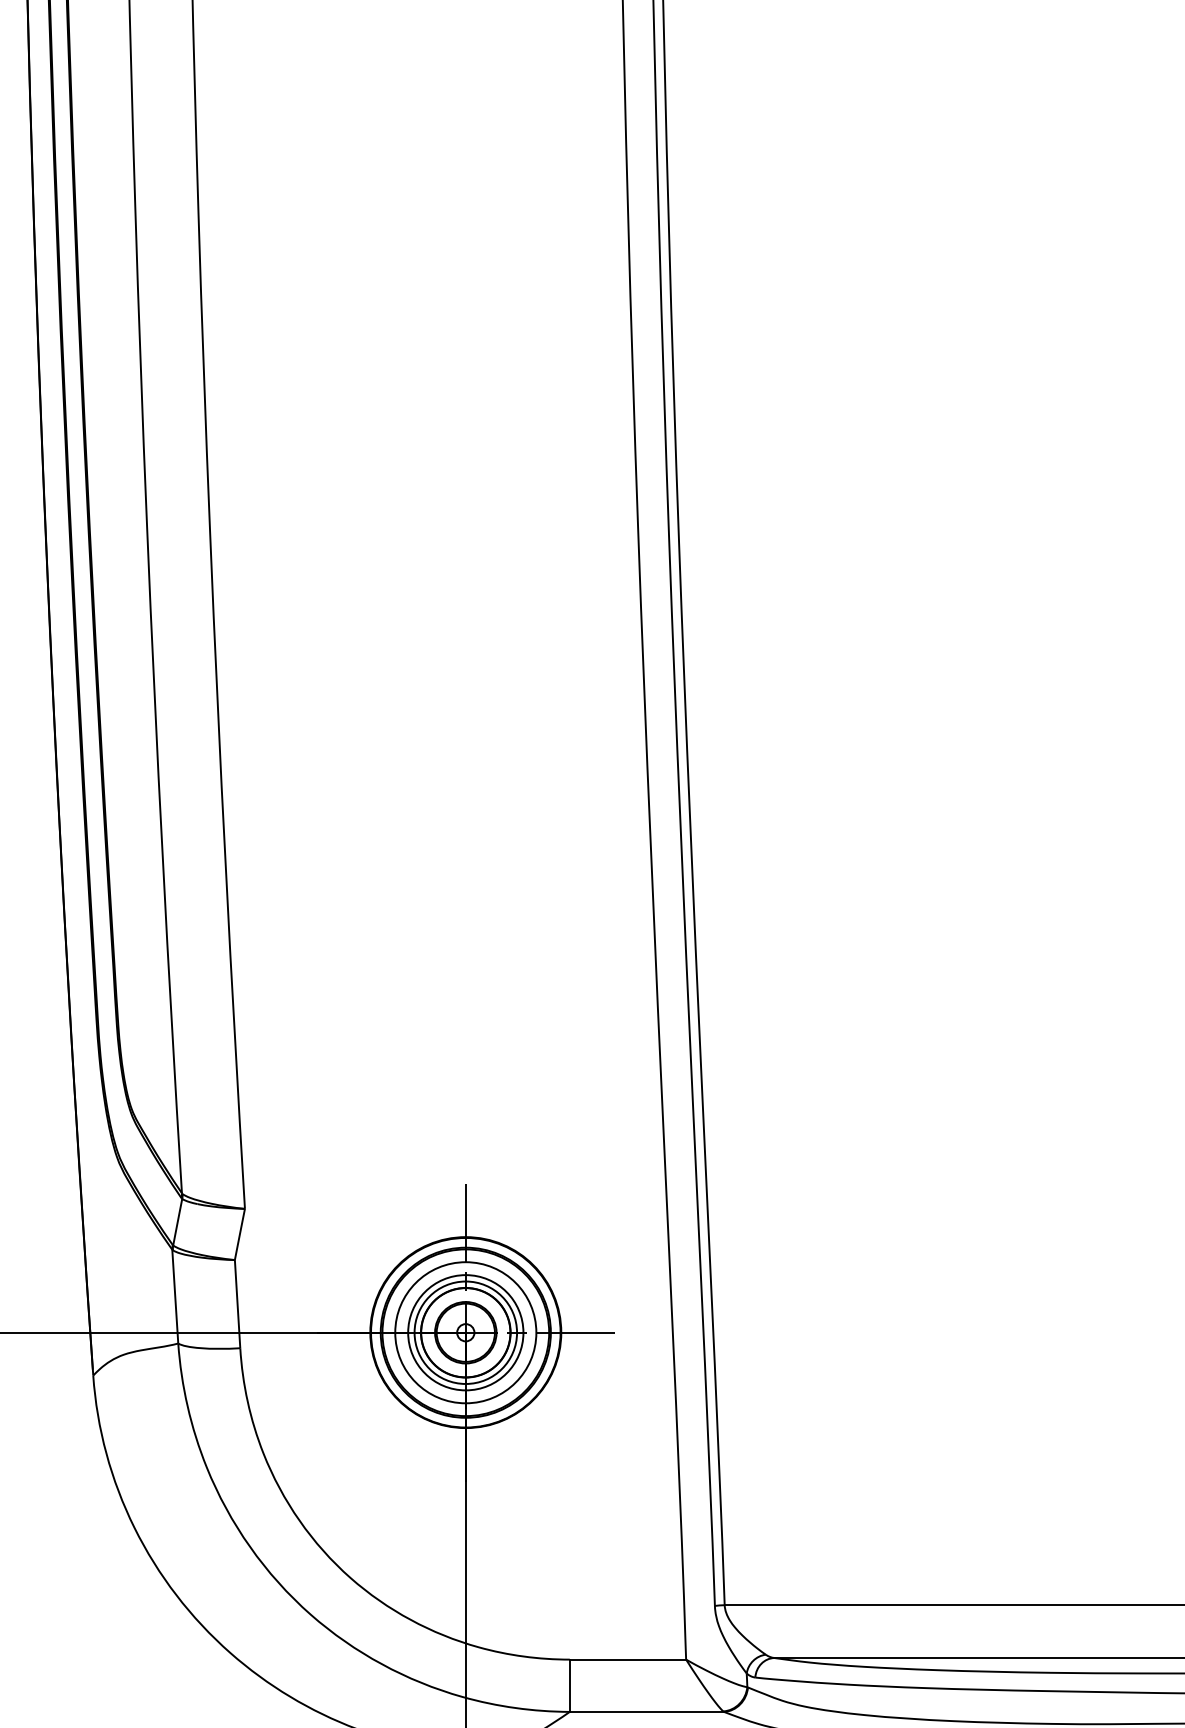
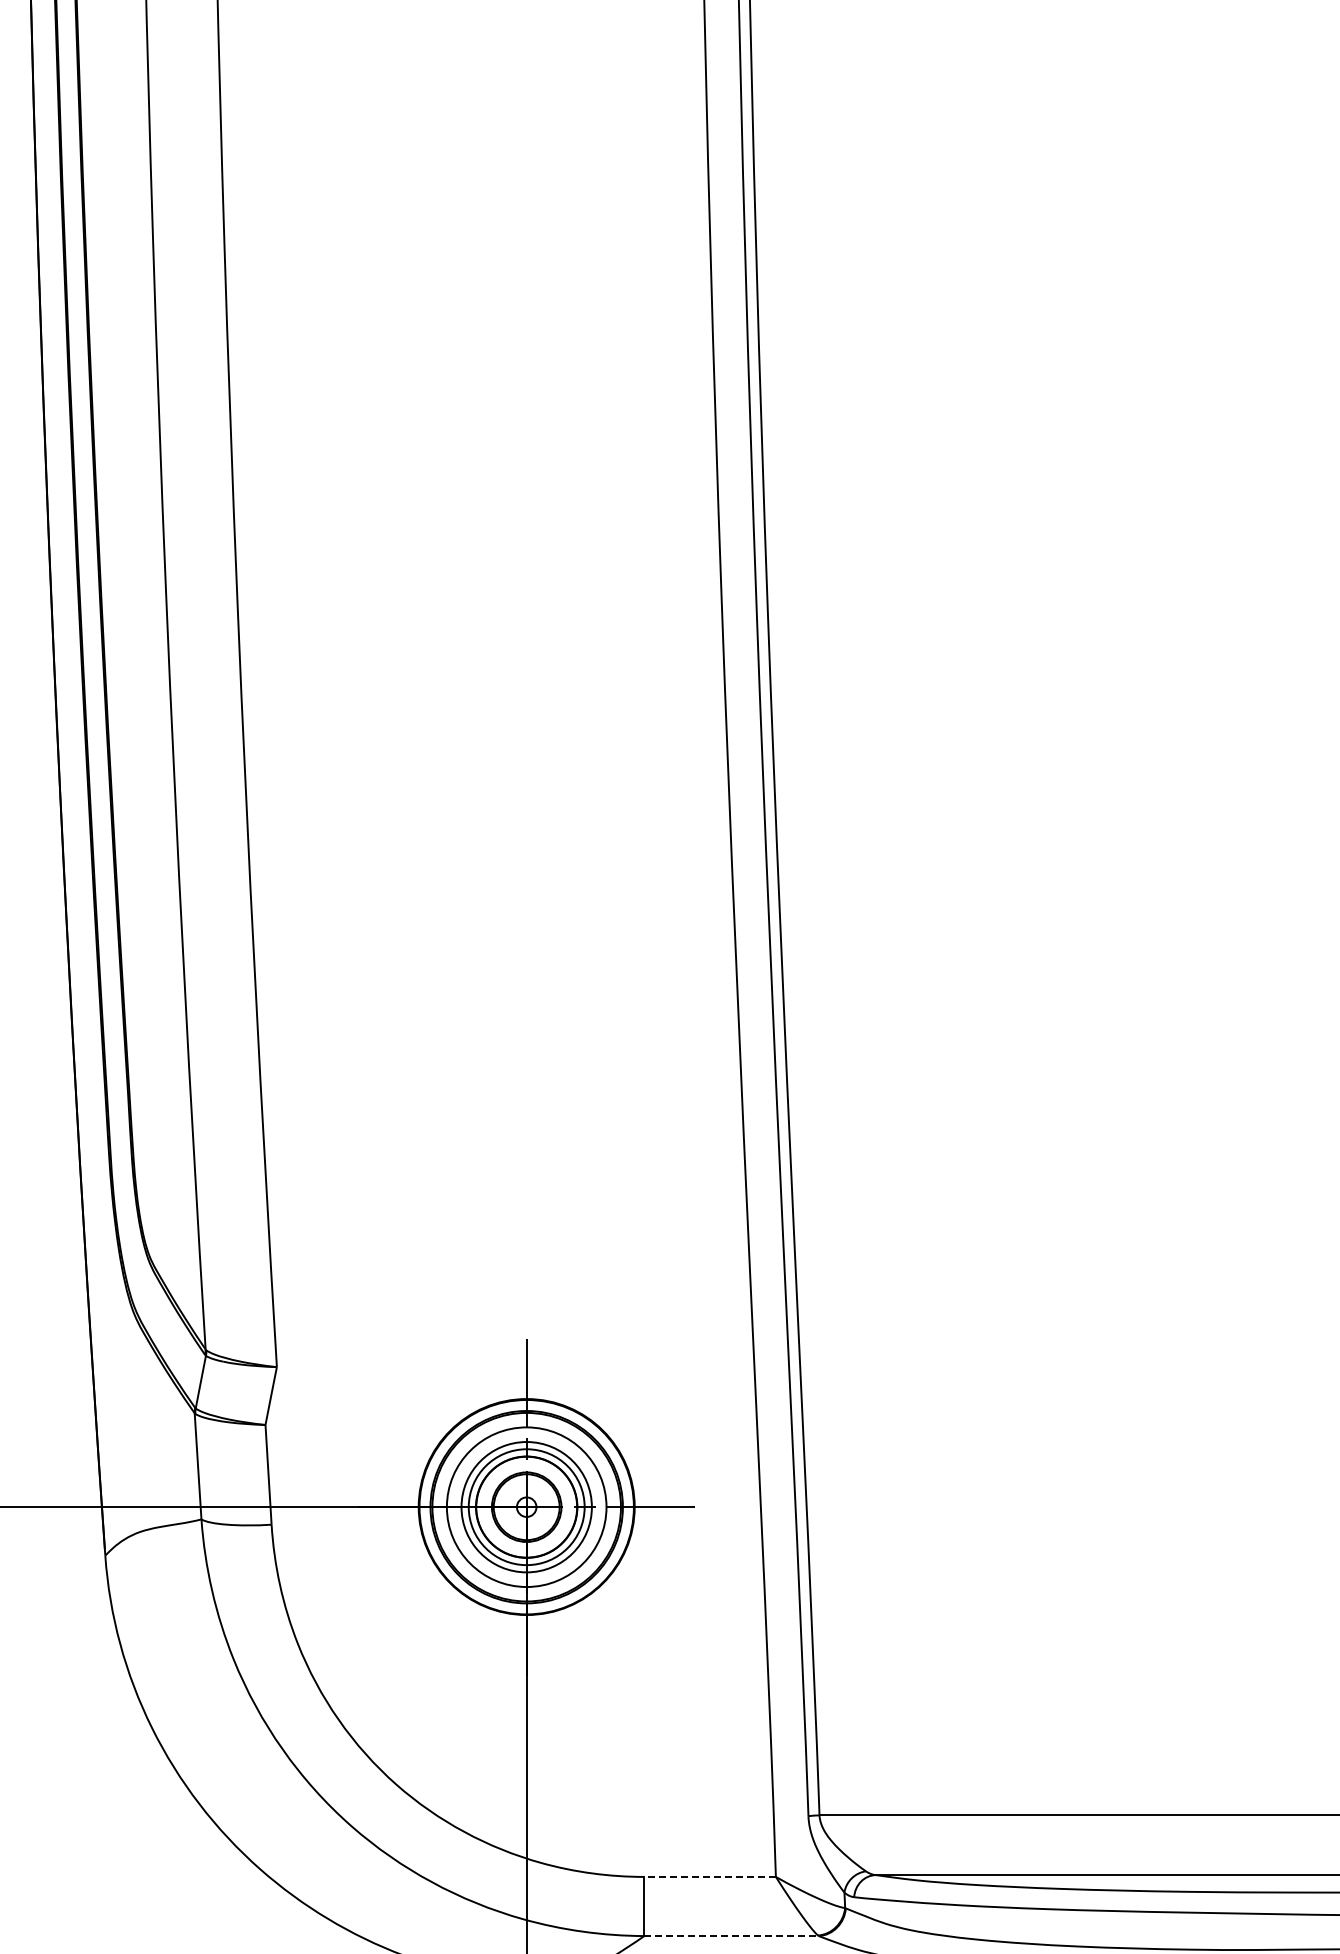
line: (628, 1659) -> (710, 1876), solid -> dashed
line: (647, 1712) -> (732, 1936), solid -> dashed

